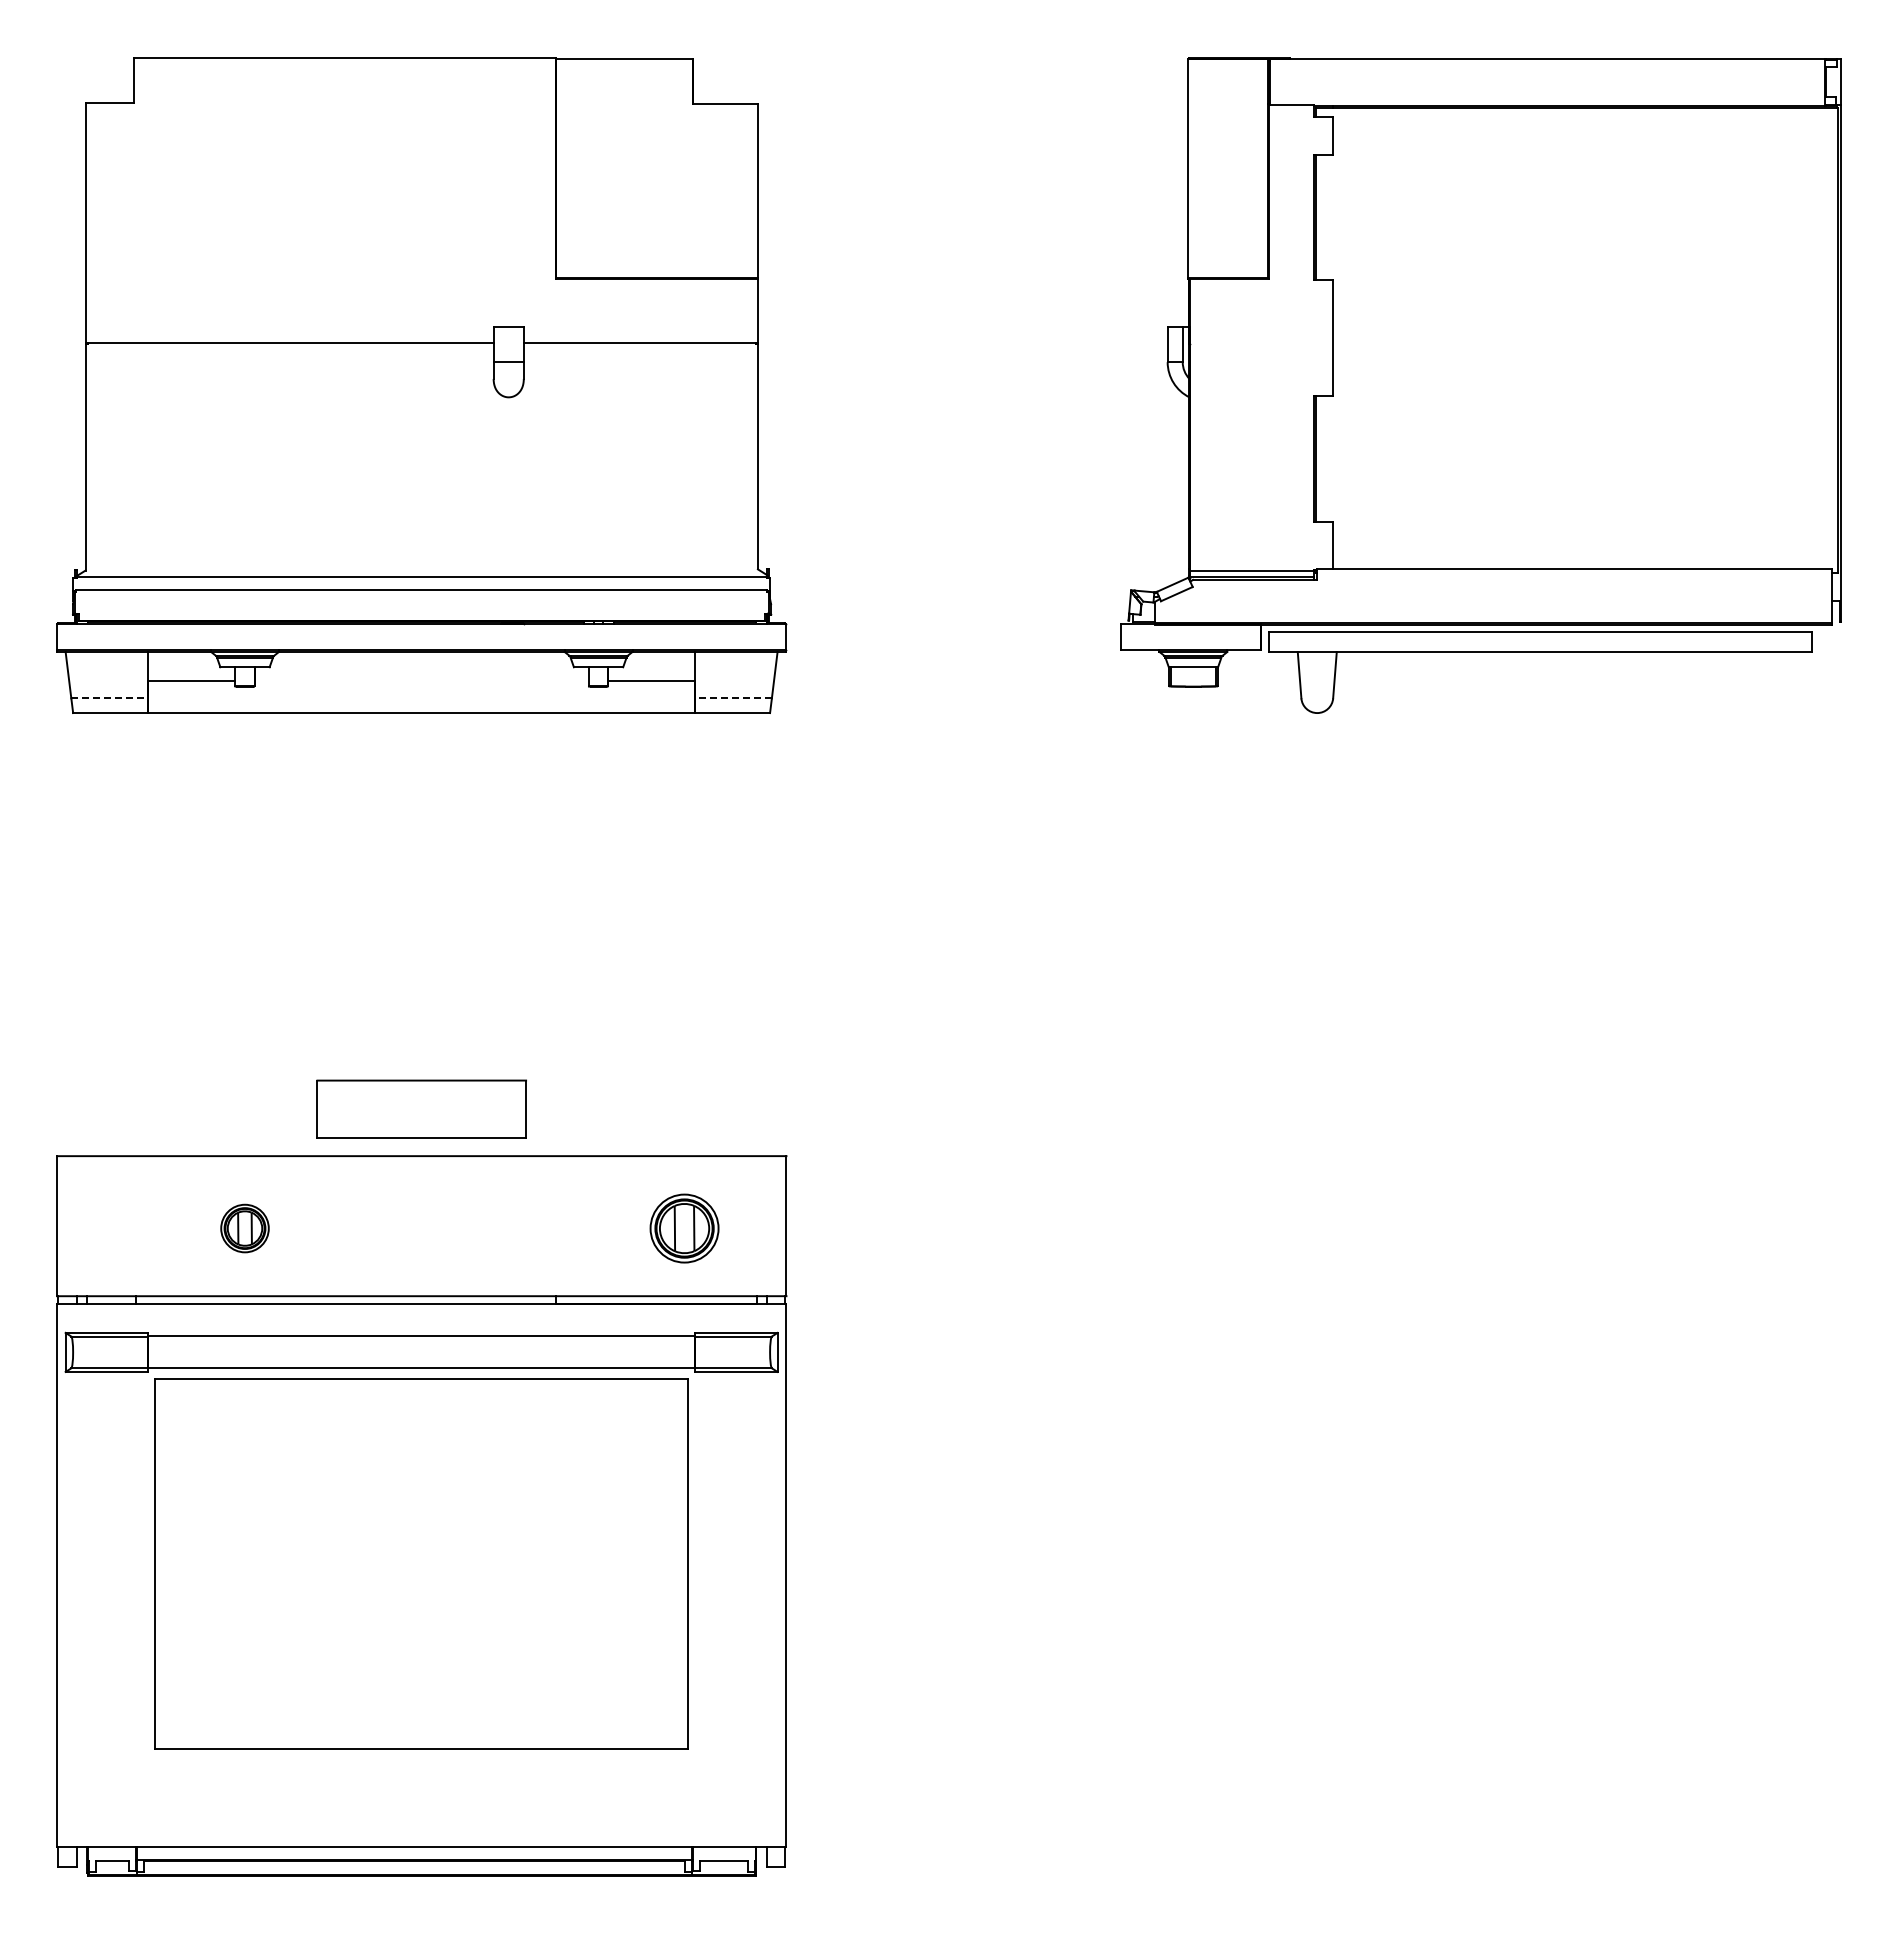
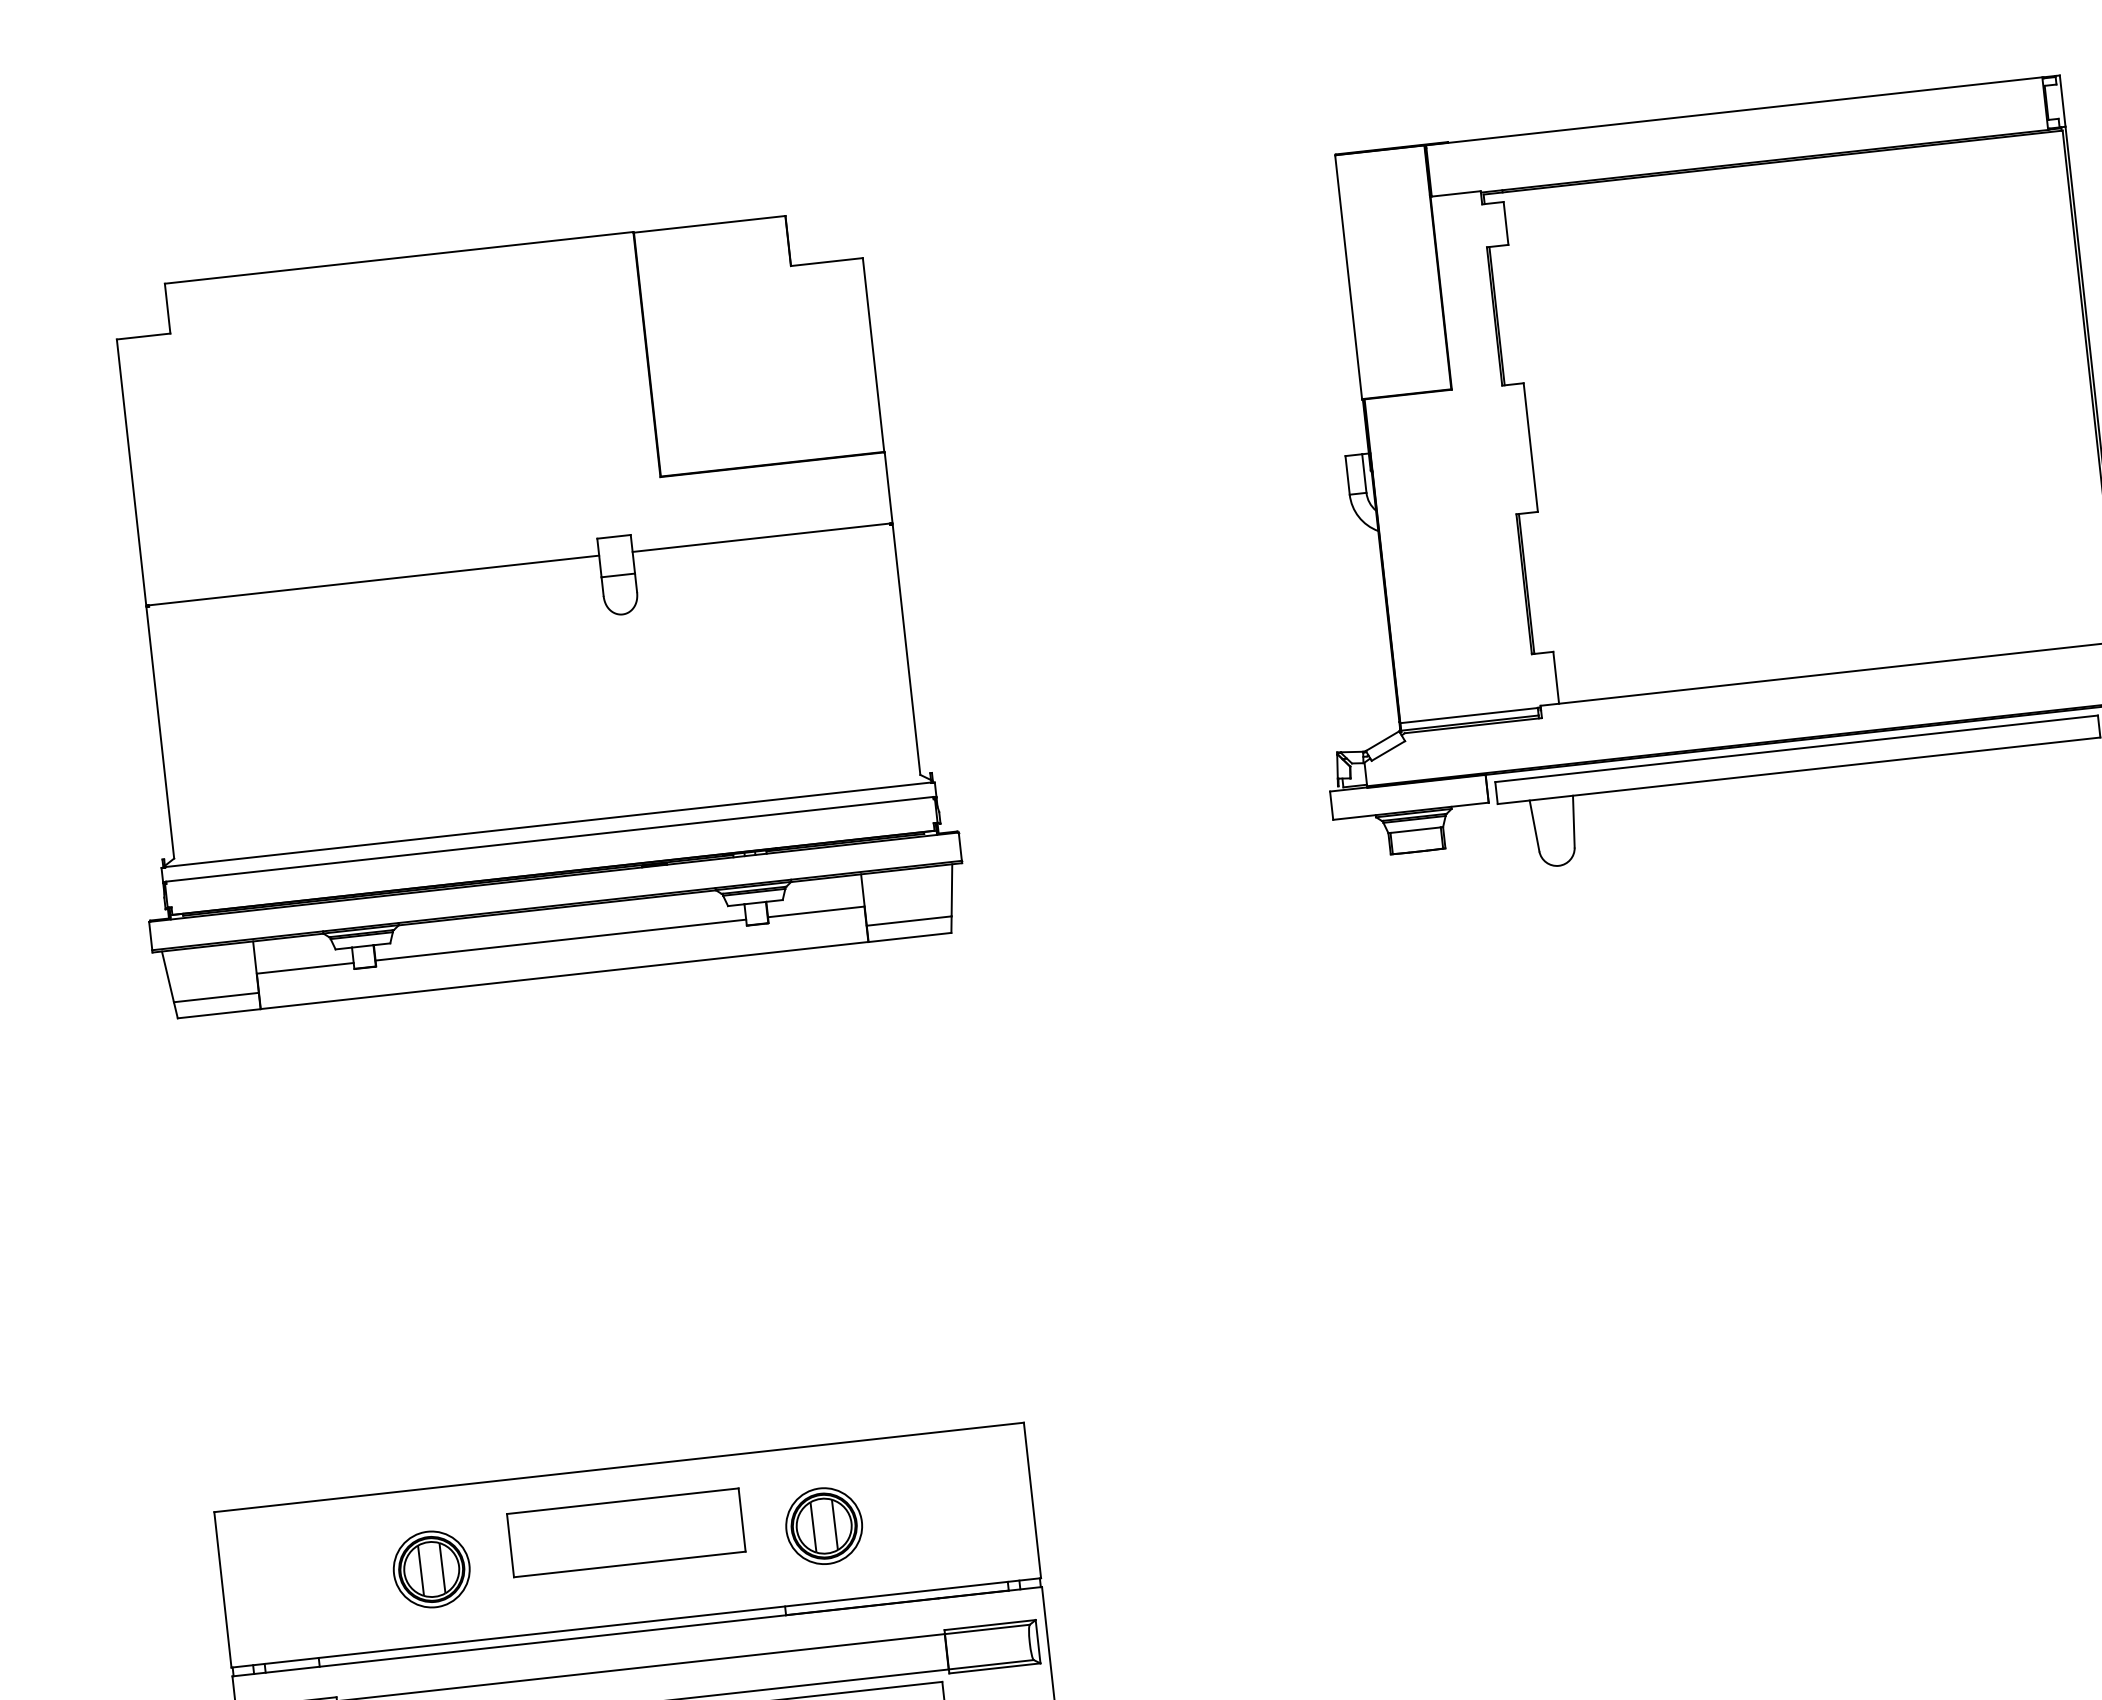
line: (421, 681) -> (560, 940), added
line: (110, 698) -> (217, 997), dashed -> solid
line: (733, 698) -> (909, 921), dashed -> solid
part: (421, 1108) -> (625, 1532), moved
part: (244, 1228) -> (431, 1569), size x1.43
part: (684, 1228) -> (824, 1526), moved

